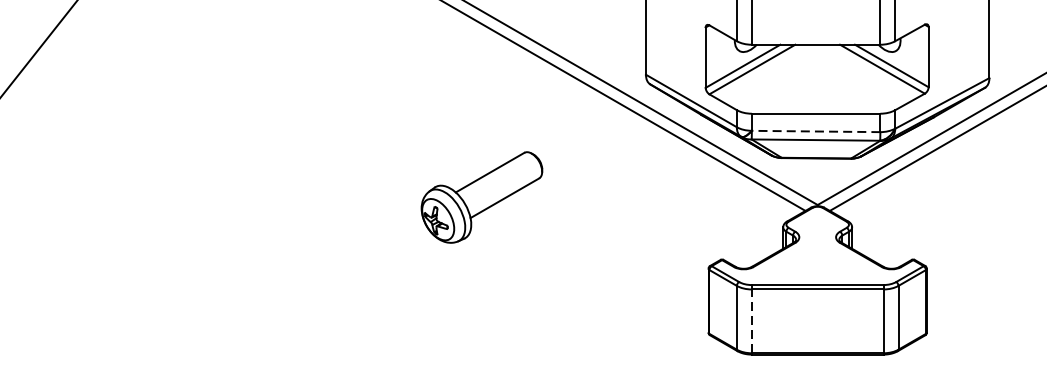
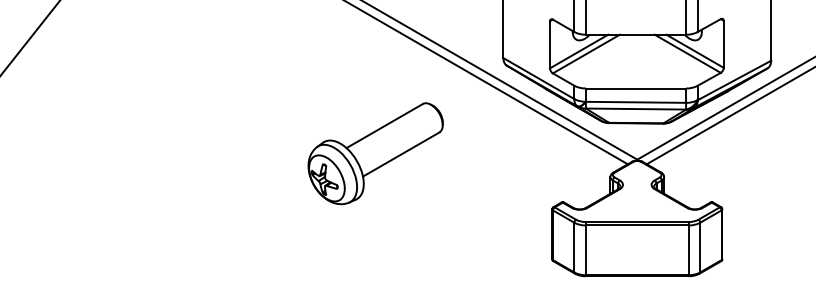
line: (815, 131) -> (635, 102), dashed -> solid
part: (481, 197) -> (375, 153), size x1.43
line: (751, 321) -> (585, 250), dashed -> solid

